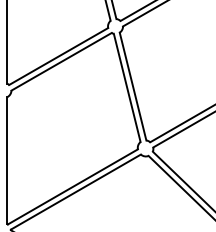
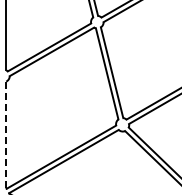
line: (7, 159) -> (6, 134), solid -> dashed

